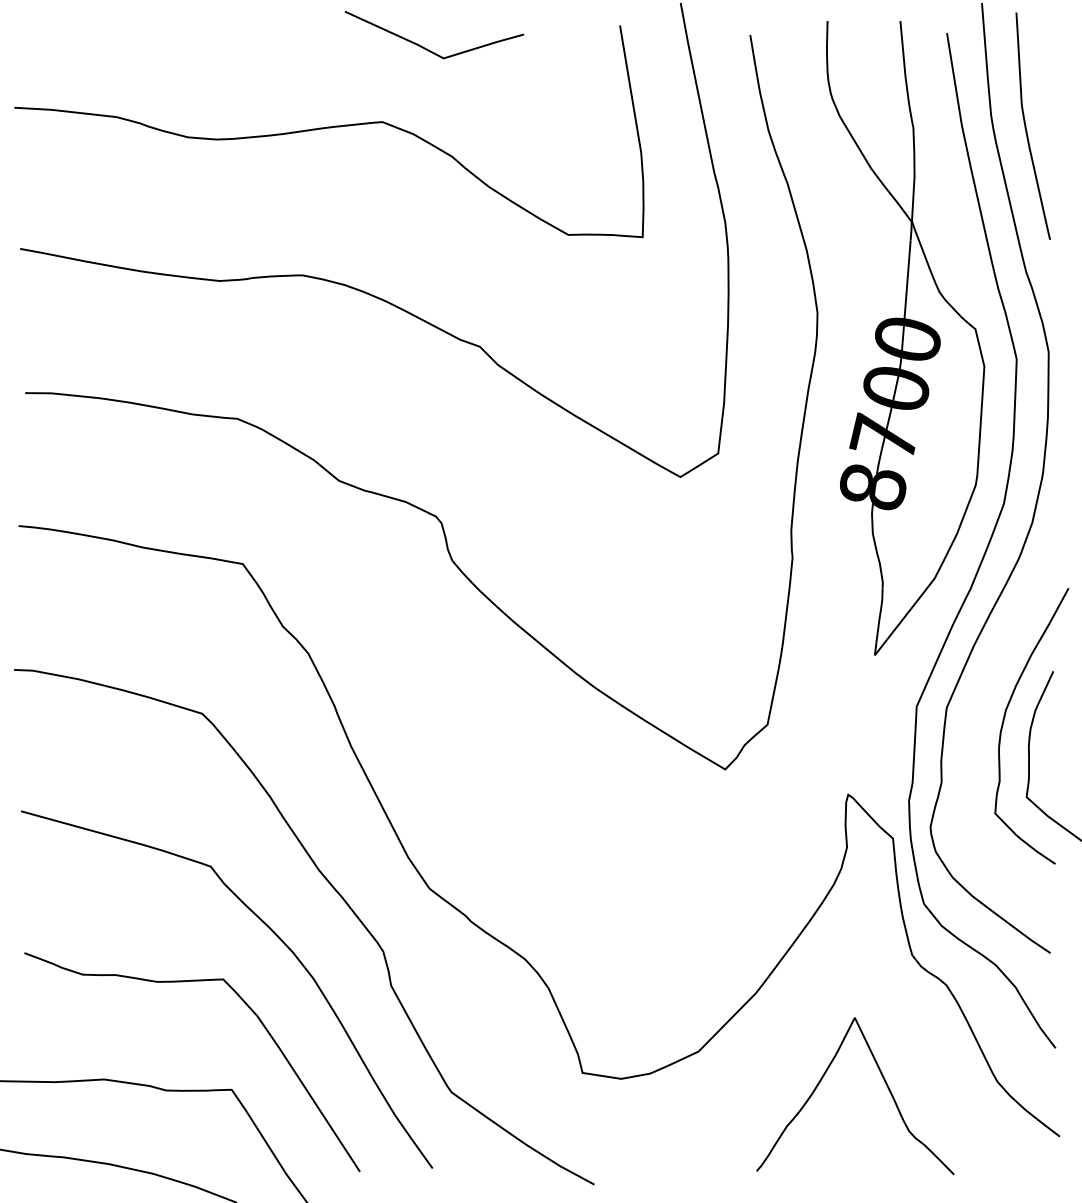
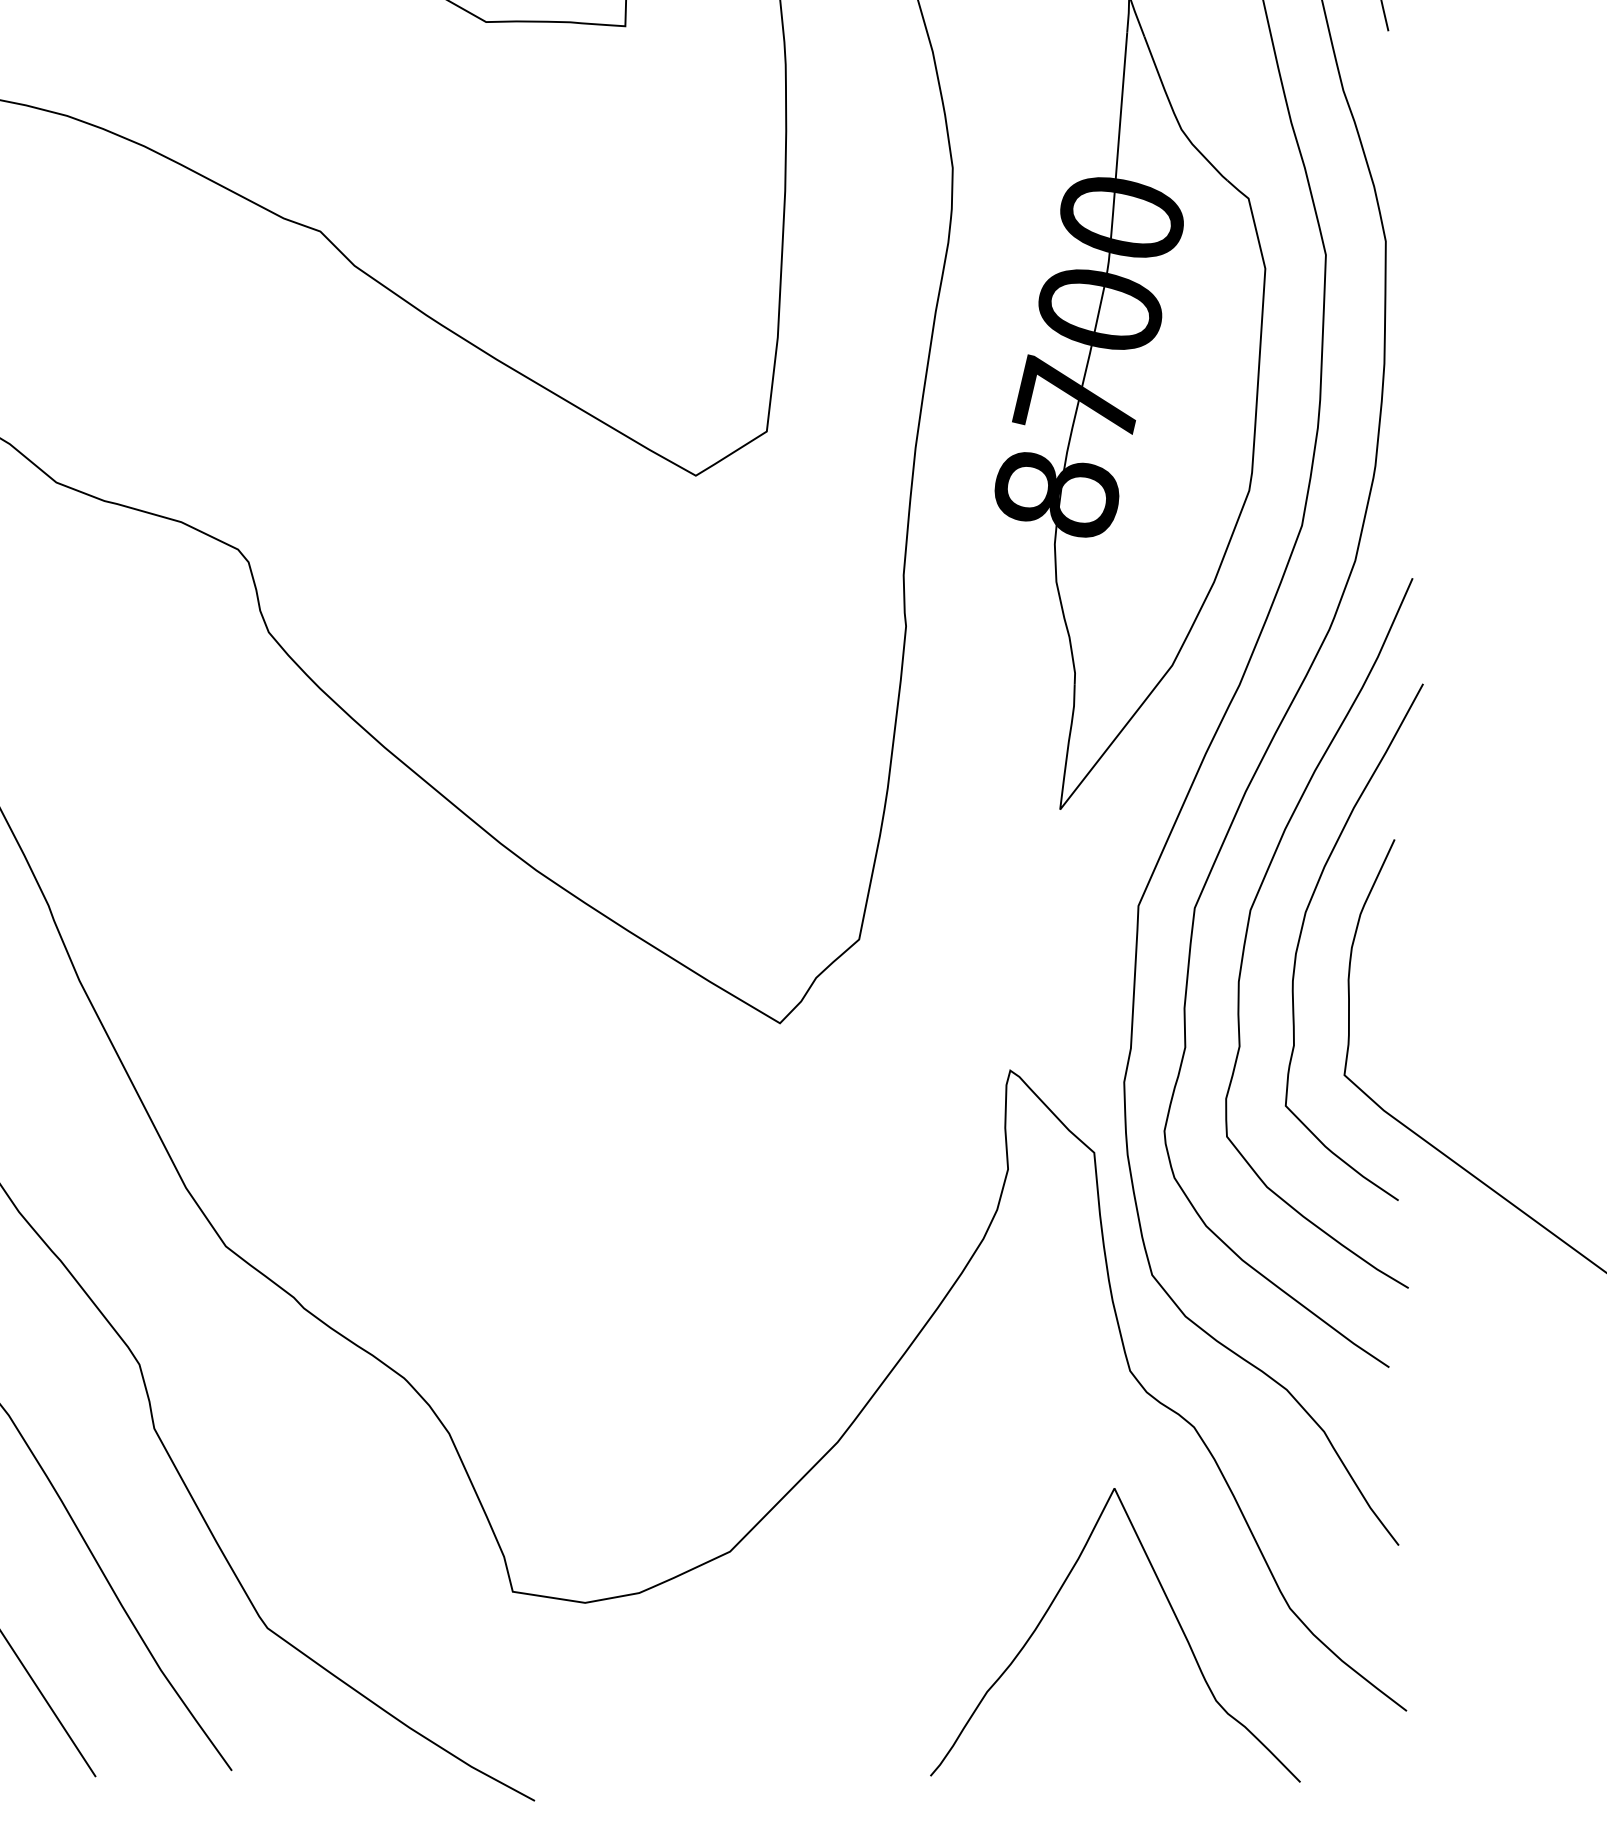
curve: (976, 716) -> (1250, 924), added
curve: (884, 1082) -> (1170, 1609), moved

